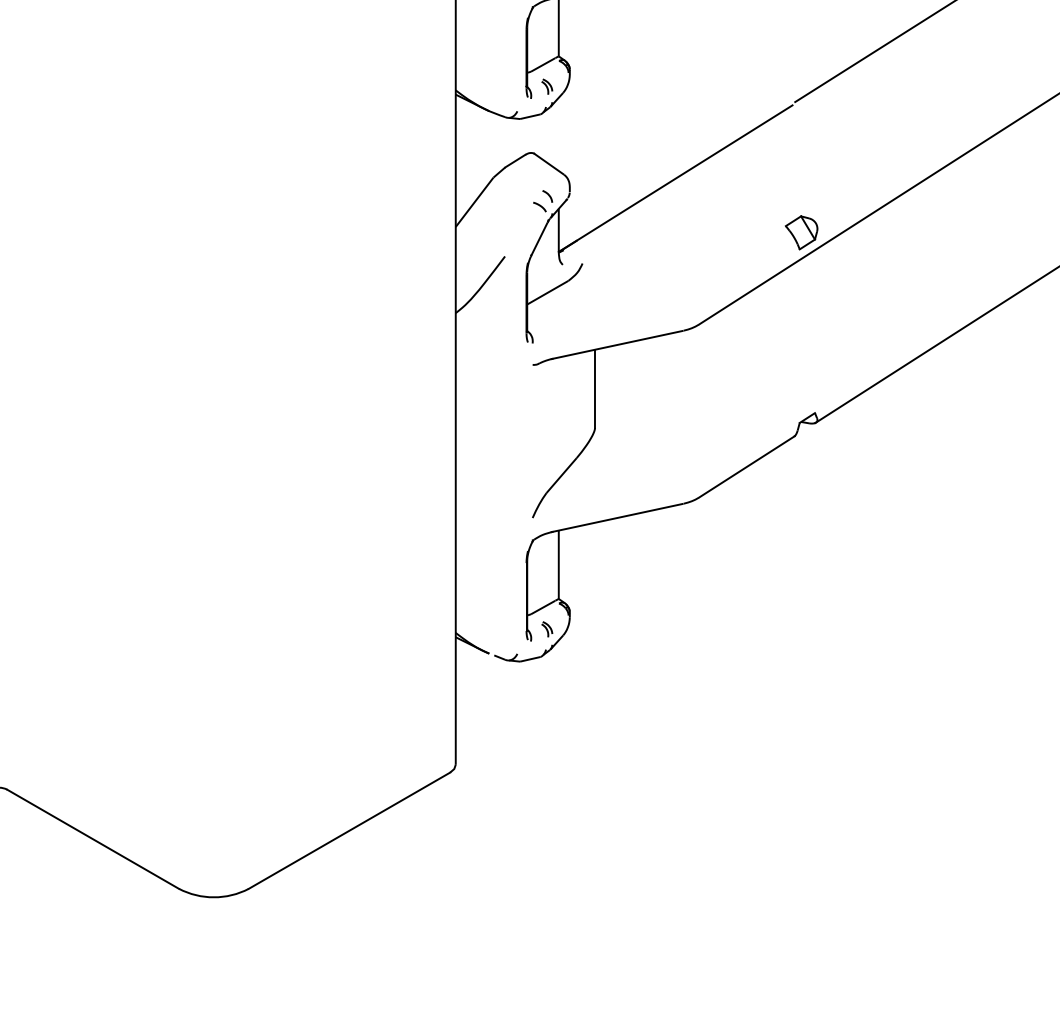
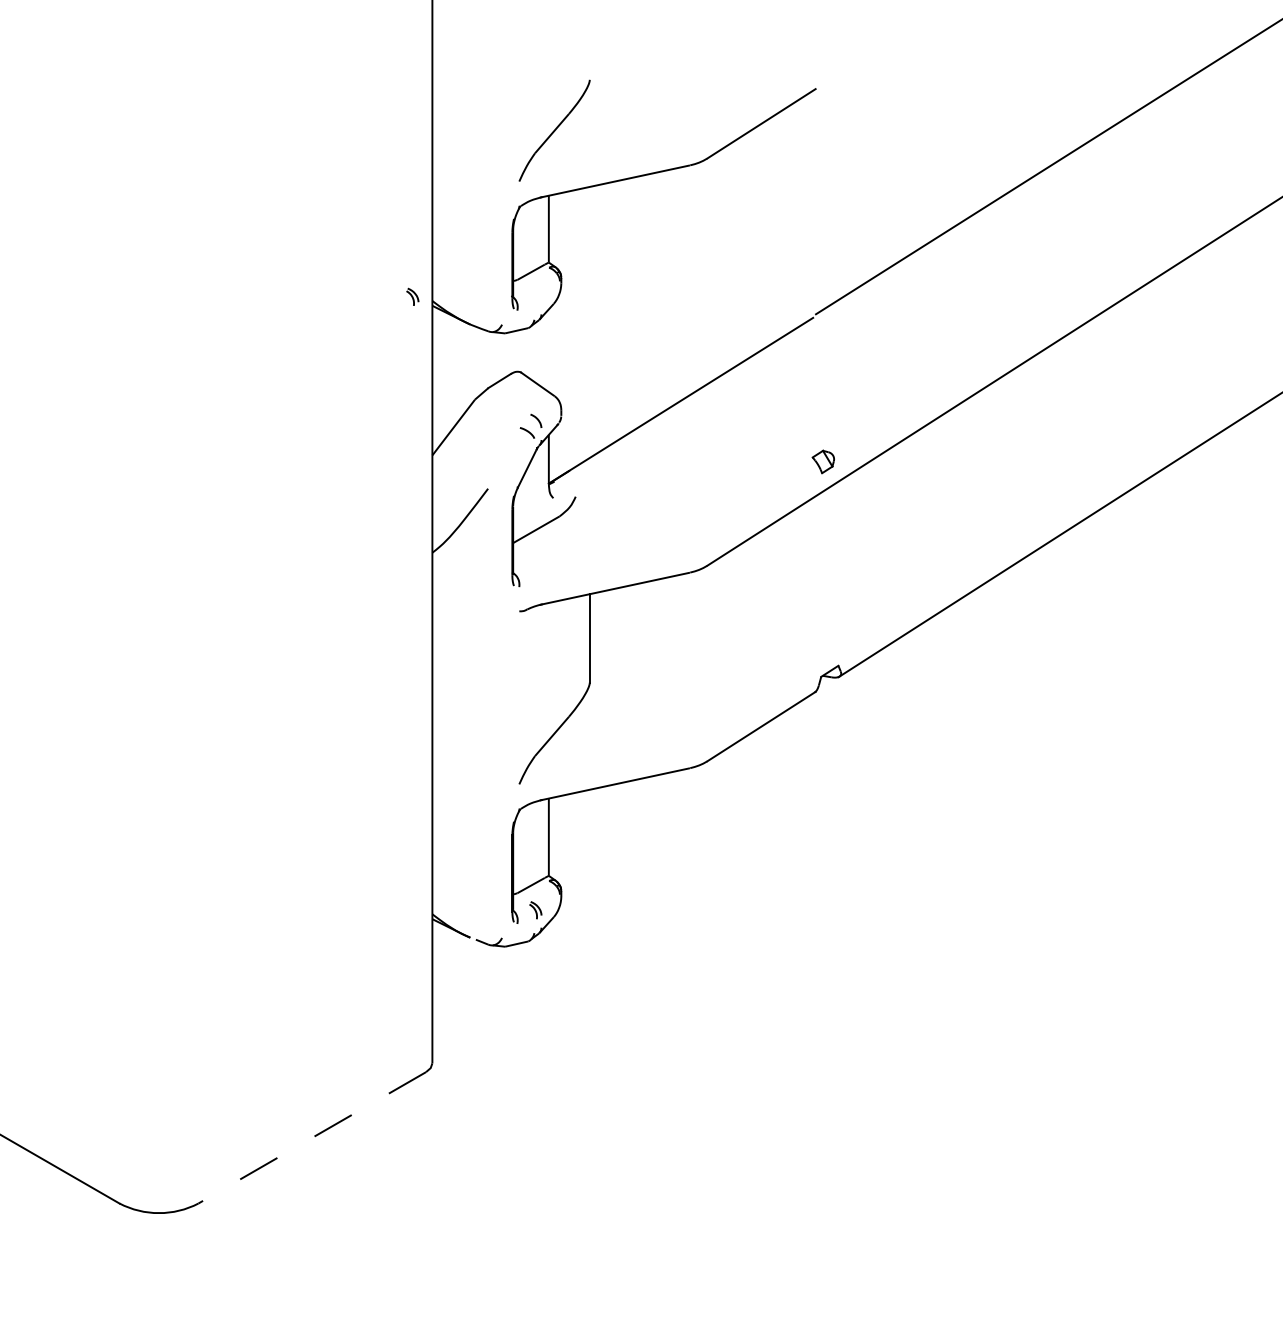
part: (546, 86) -> (412, 296), moved
part: (801, 232) -> (823, 461), size x0.6
line: (348, 831) -> (311, 1138), solid -> dashed

